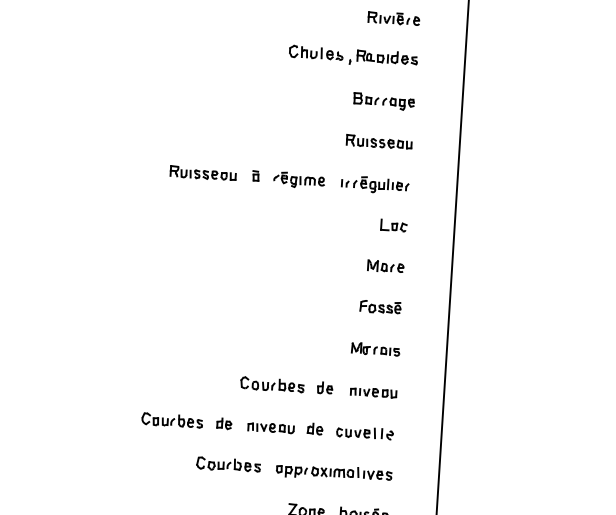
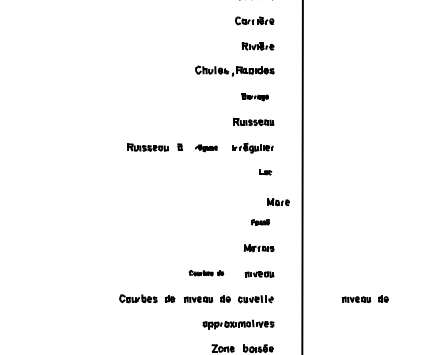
part: (384, 102) -> (255, 97), size x0.7
part: (299, 180) -> (206, 148), size x0.7
part: (393, 226) -> (265, 172), size x0.7
part: (386, 266) -> (278, 202), moved
part: (380, 307) -> (260, 222), size x0.7
part: (286, 384) -> (206, 272), size x0.6
part: (543, 442) -> (364, 298), added
part: (229, 464) -> (174, 323), removed

